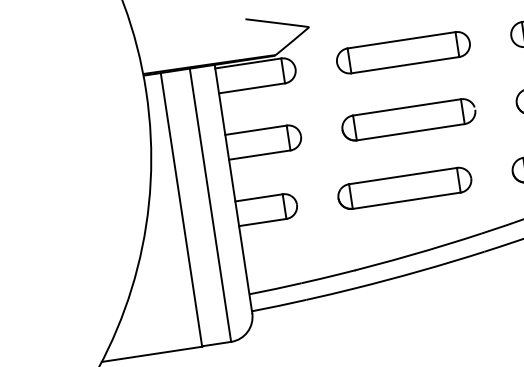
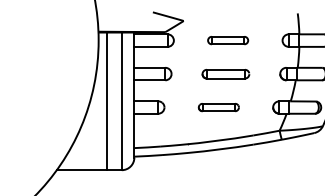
part: (401, 52) -> (227, 40), size x0.6
part: (408, 120) -> (225, 74), size x0.7
part: (404, 188) -> (218, 107), size x0.6

